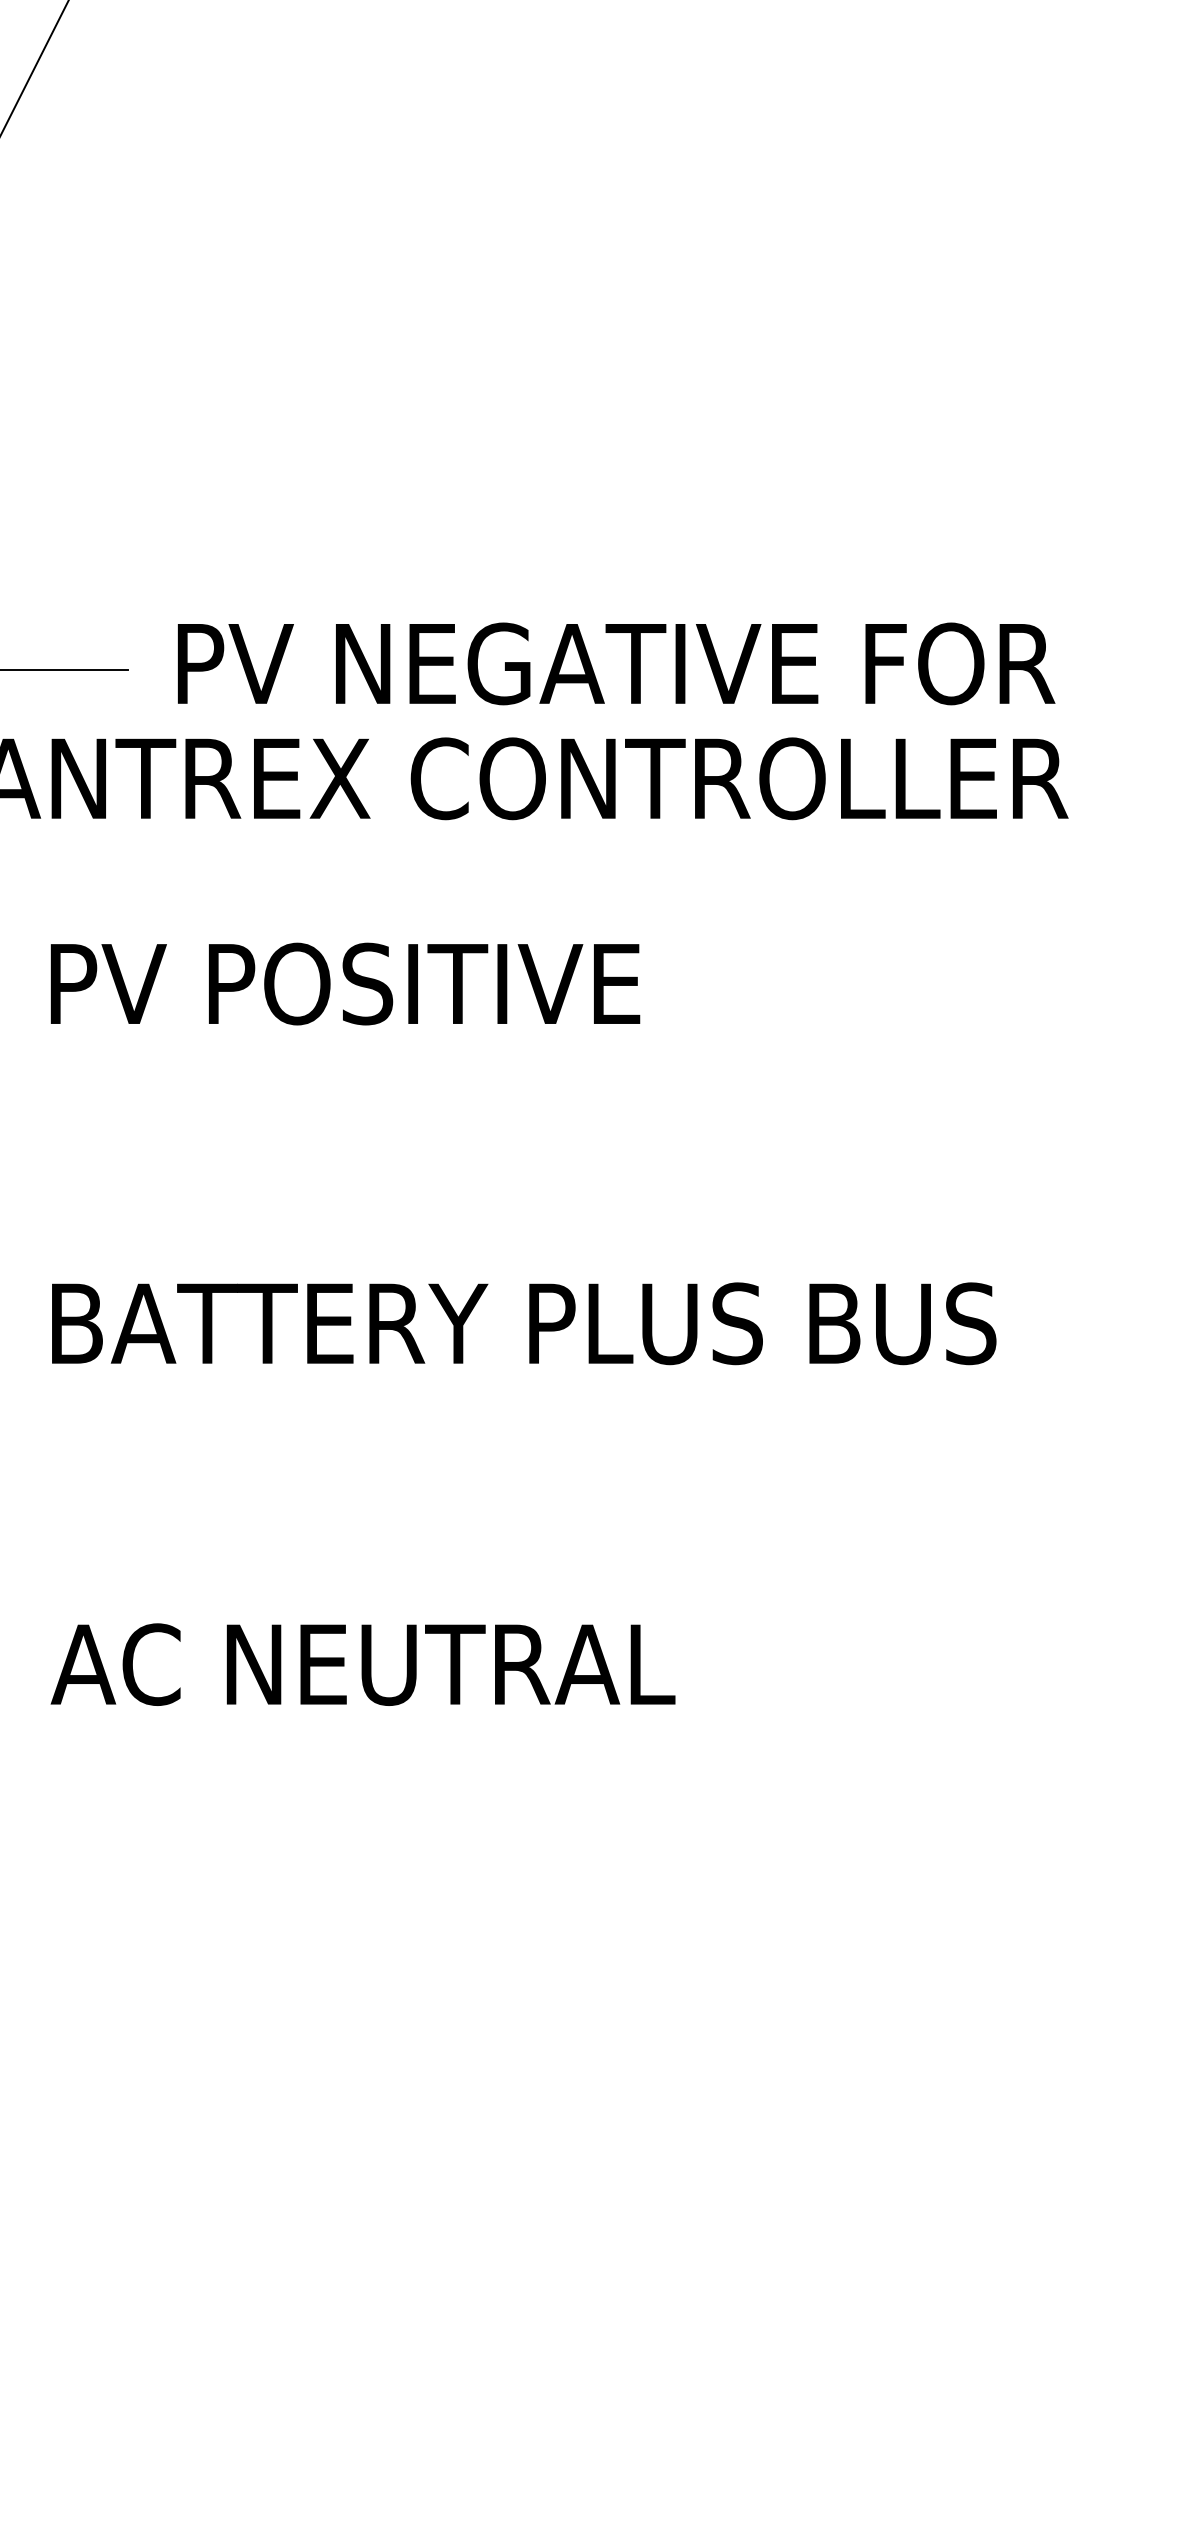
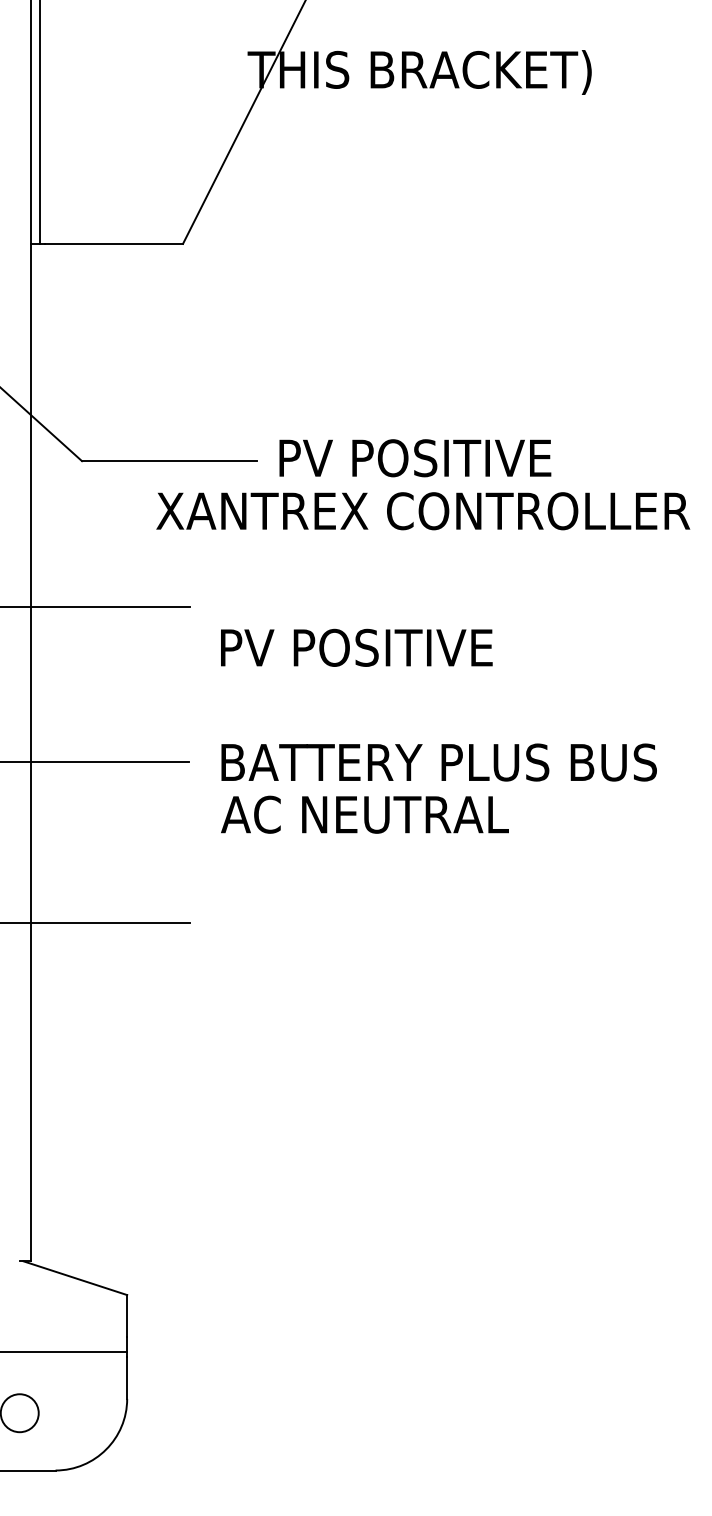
text: (700, 664) -> (520, 458), PV NEGATIVE FOR -> PV POSITIVE
text: (344, 983) -> (356, 647), moved
text: (362, 1664) -> (364, 814), moved

